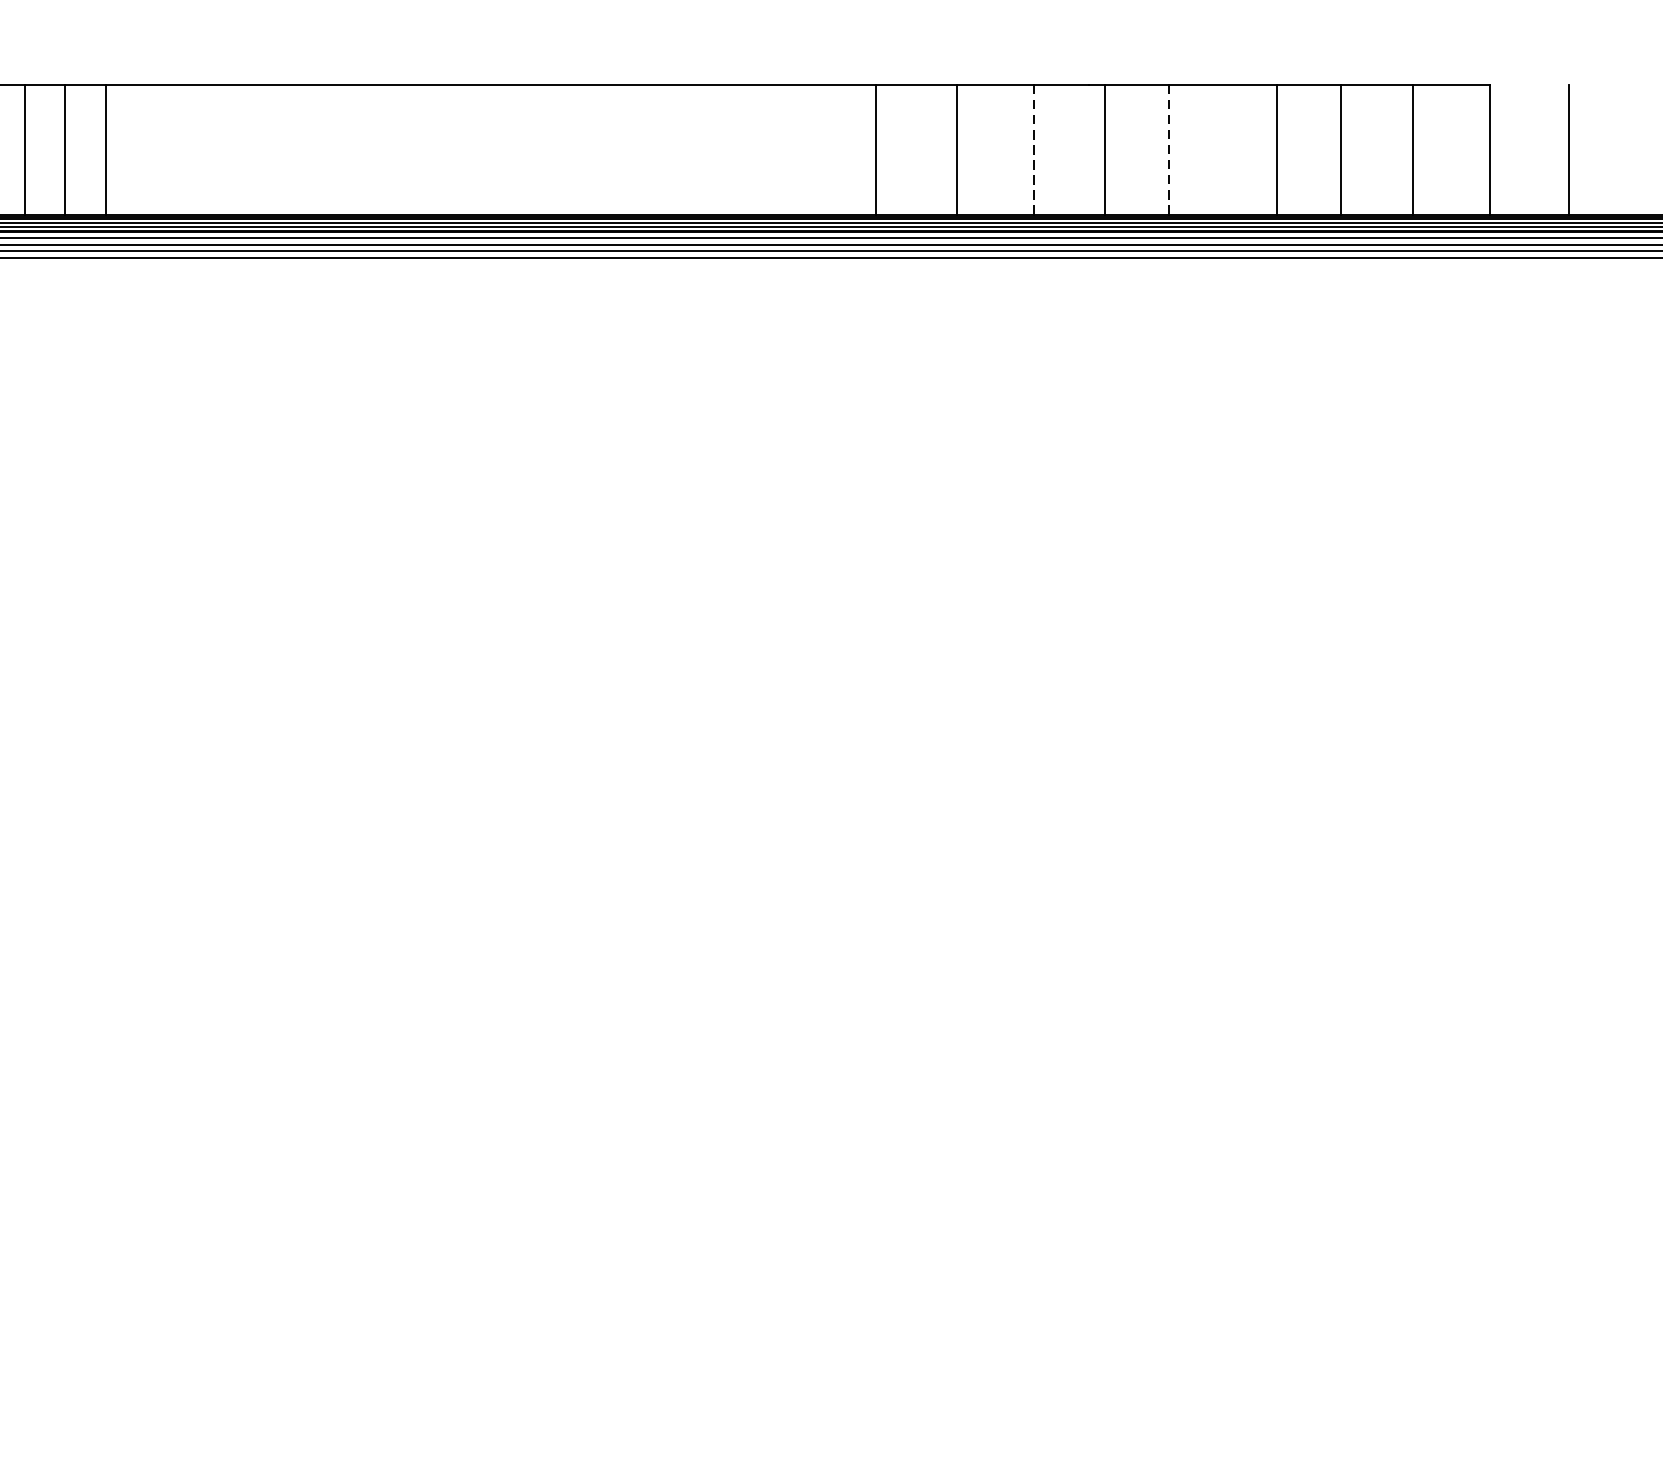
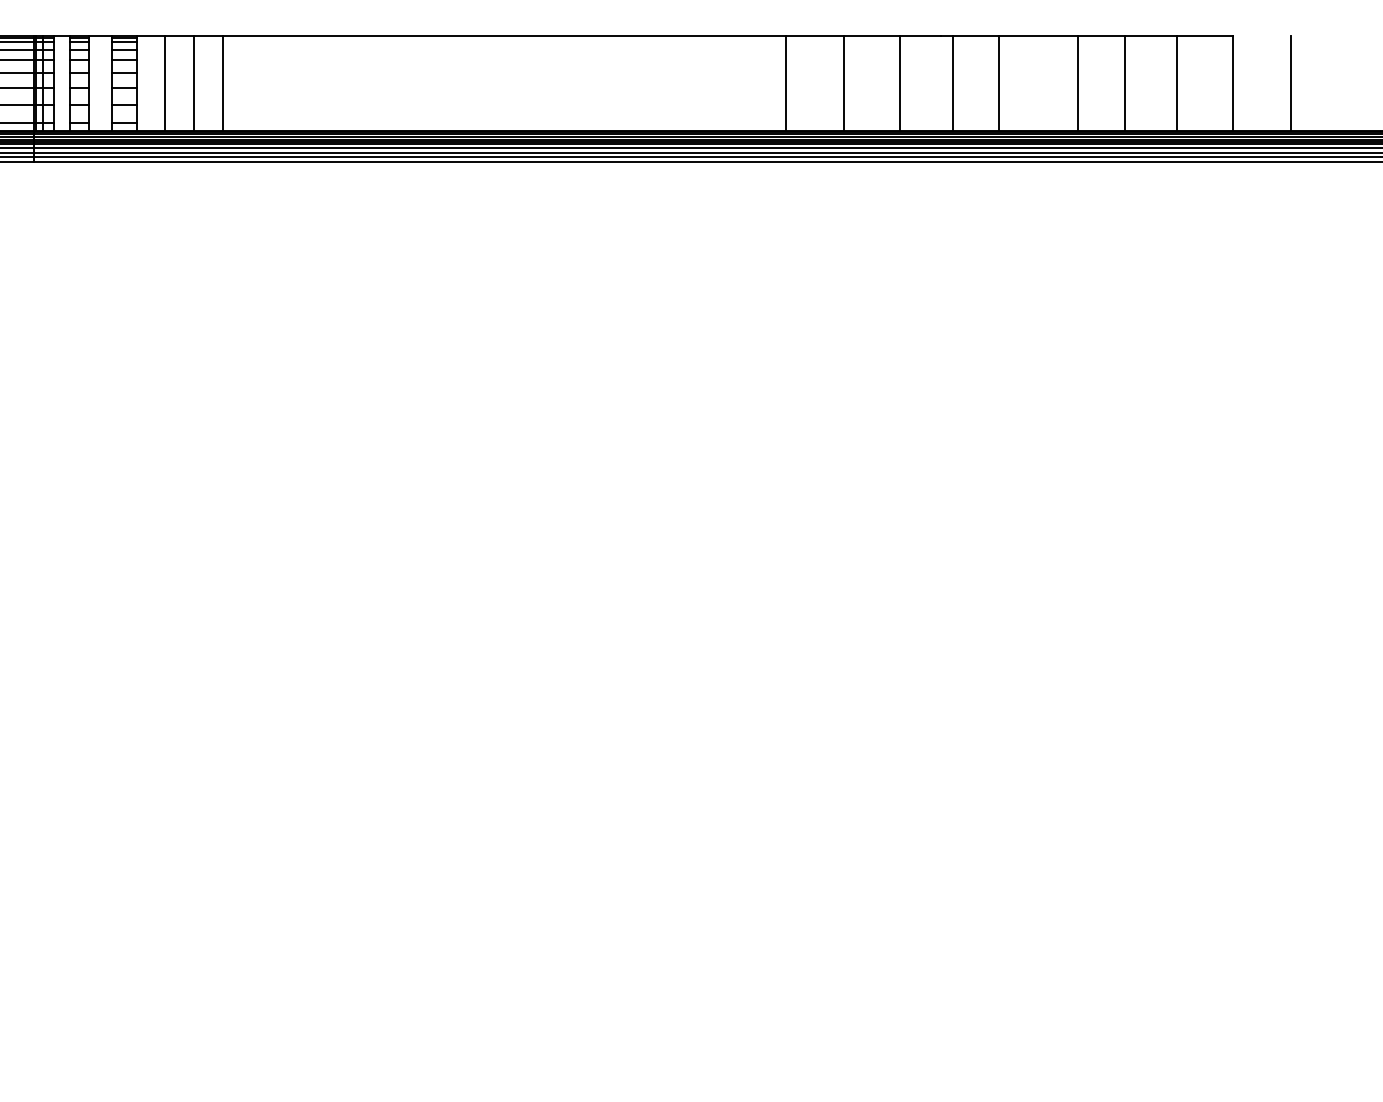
line: (1169, 148) -> (999, 82), dashed -> solid
line: (1033, 149) -> (900, 83), dashed -> solid

